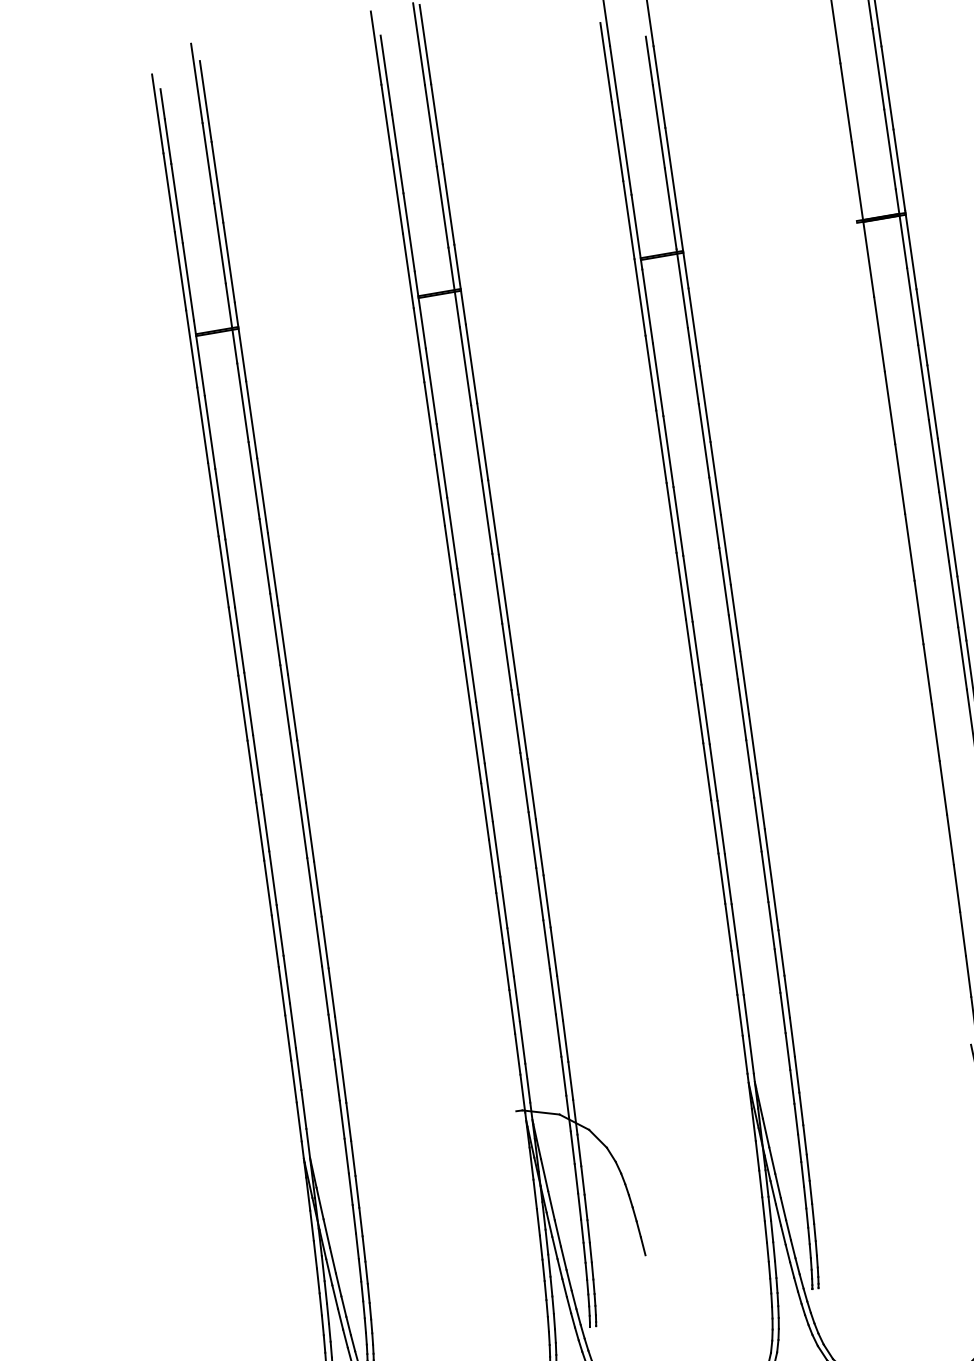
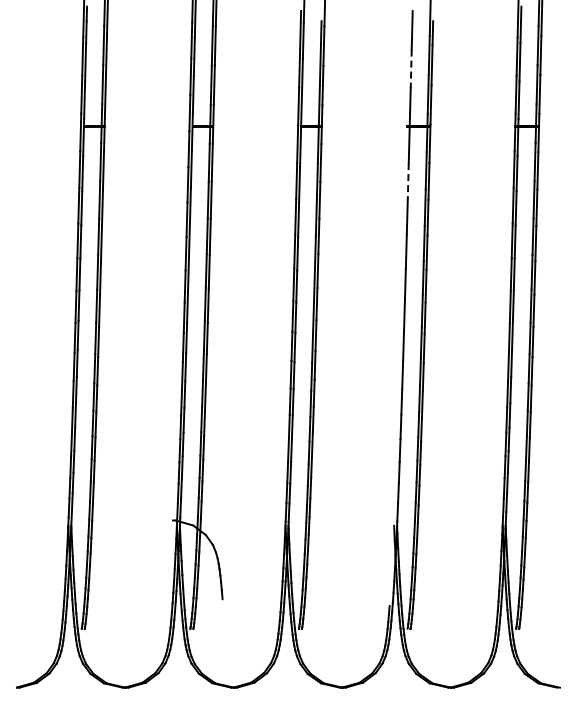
line: (846, 104) -> (411, 69), solid -> dashed
line: (880, 334) -> (408, 181), solid -> dashed

